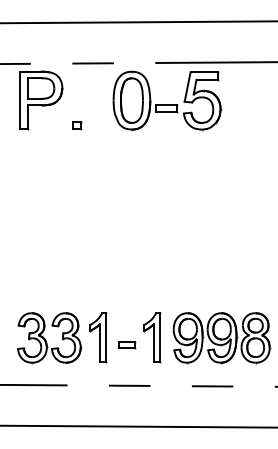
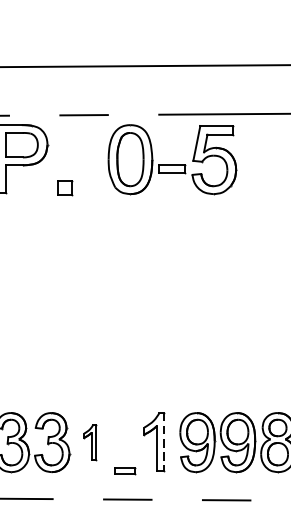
part: (77, 125) -> (65, 189), size x1.6
part: (98, 337) -> (90, 442), size x0.6
line: (159, 338) -> (163, 443), solid -> dashed
part: (127, 345) -> (125, 471), moved

